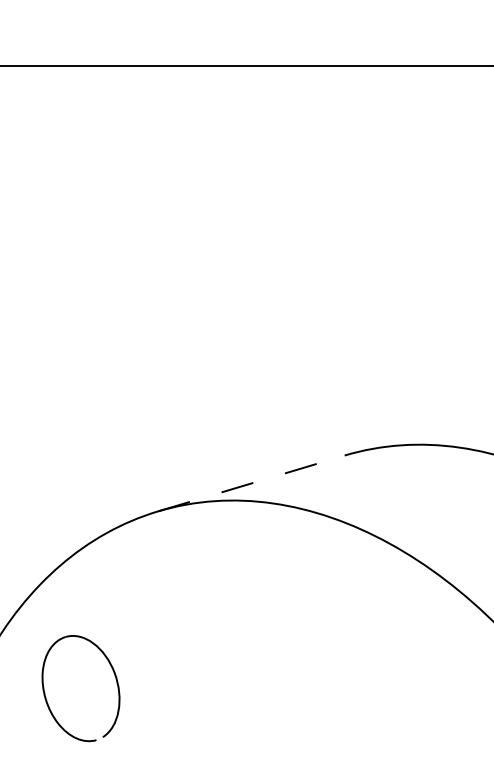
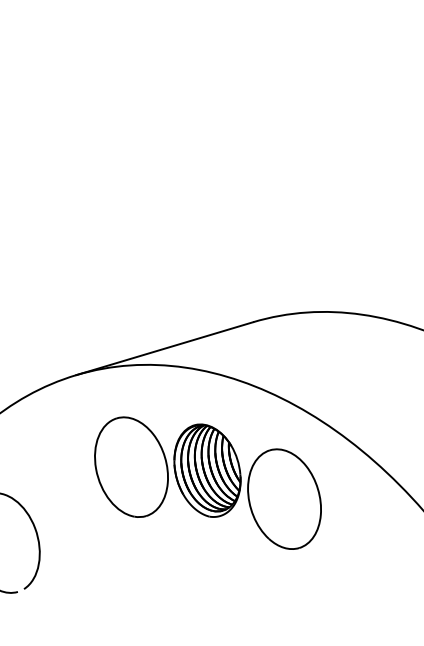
line: (251, 483) -> (164, 348), dashed -> solid
part: (296, 625) -> (207, 483), added

